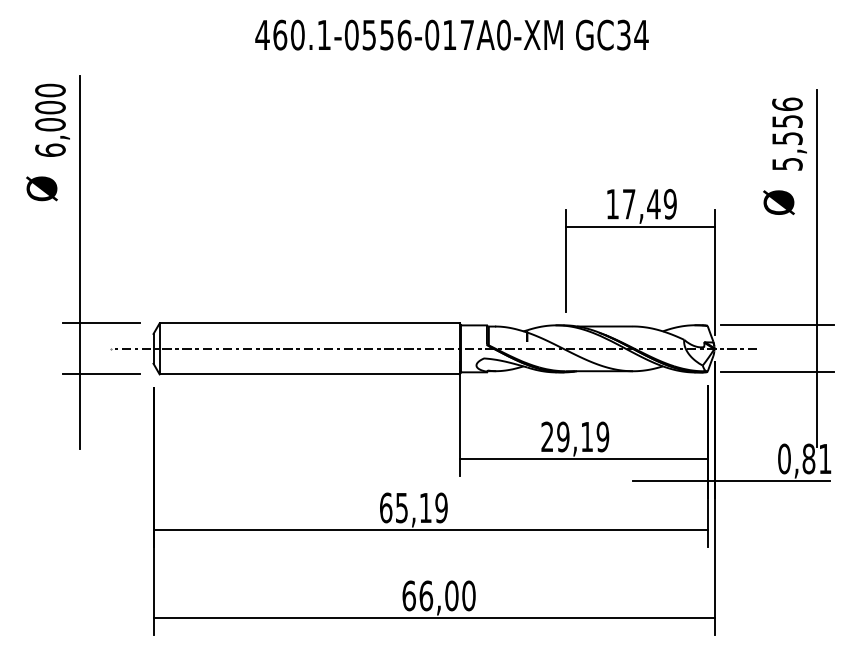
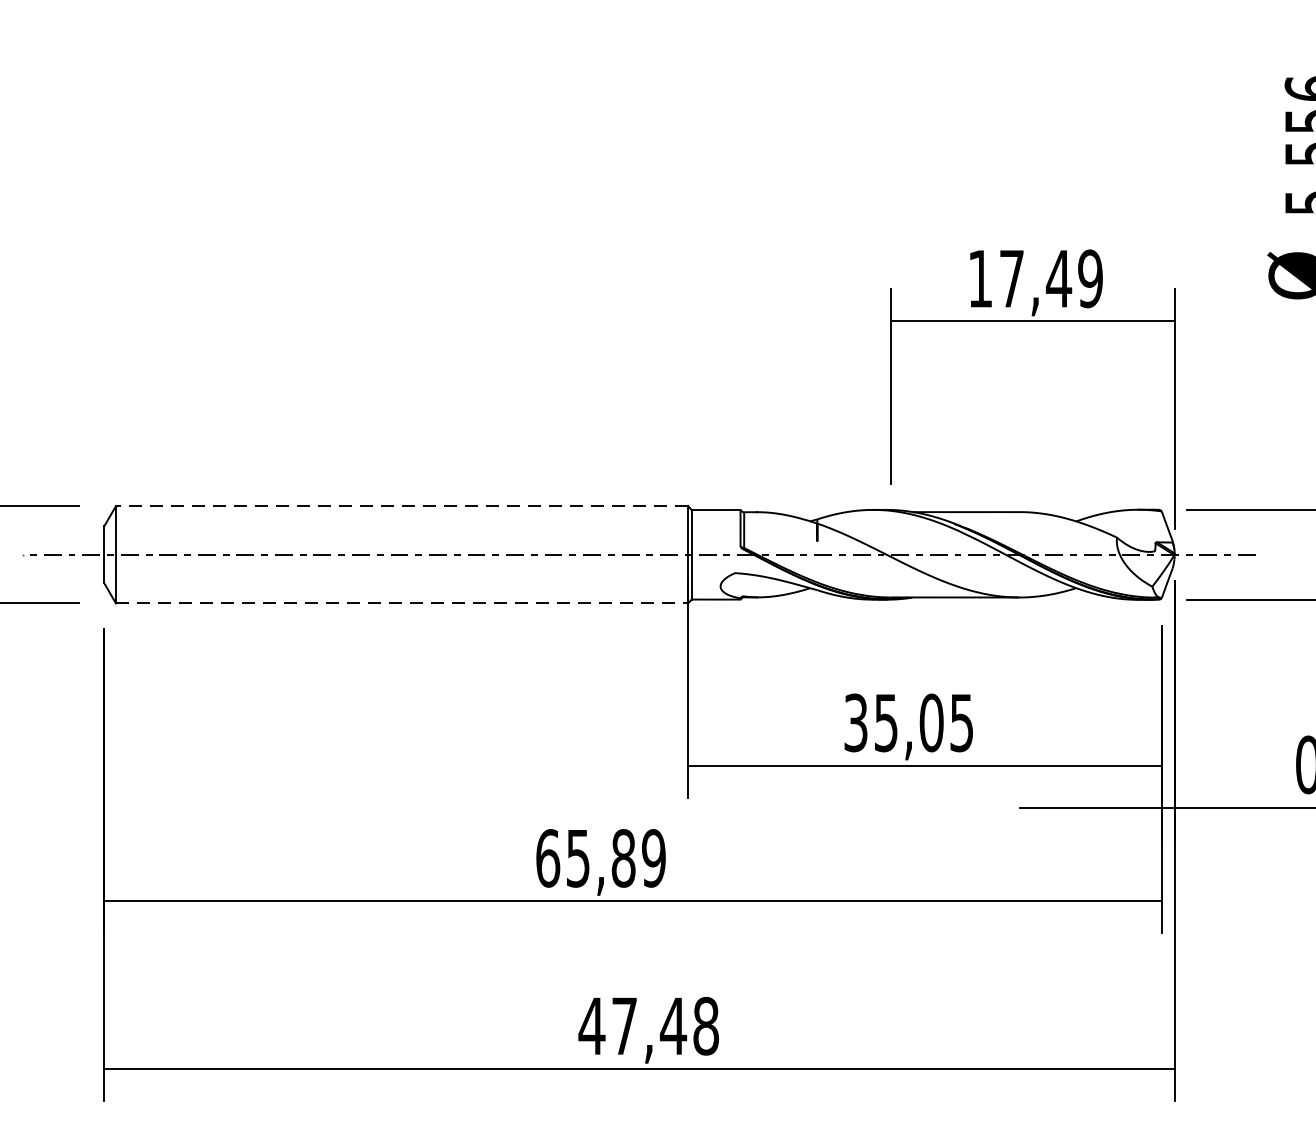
line: (309, 323) -> (401, 506), solid -> dashed
line: (309, 374) -> (401, 603), solid -> dashed
text: (575, 436) -> (909, 722), 29,19 -> 35,05
text: (425, 507) -> (623, 857), 65,19 -> 65,89
text: (438, 595) -> (648, 1025), 66,00 -> 47,48

